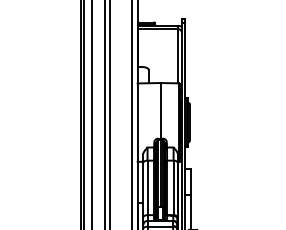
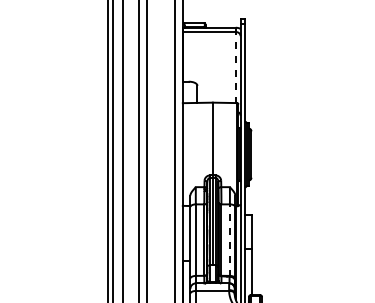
line: (177, 54) -> (235, 65), solid -> dashed
line: (173, 188) -> (229, 240), solid -> dashed

